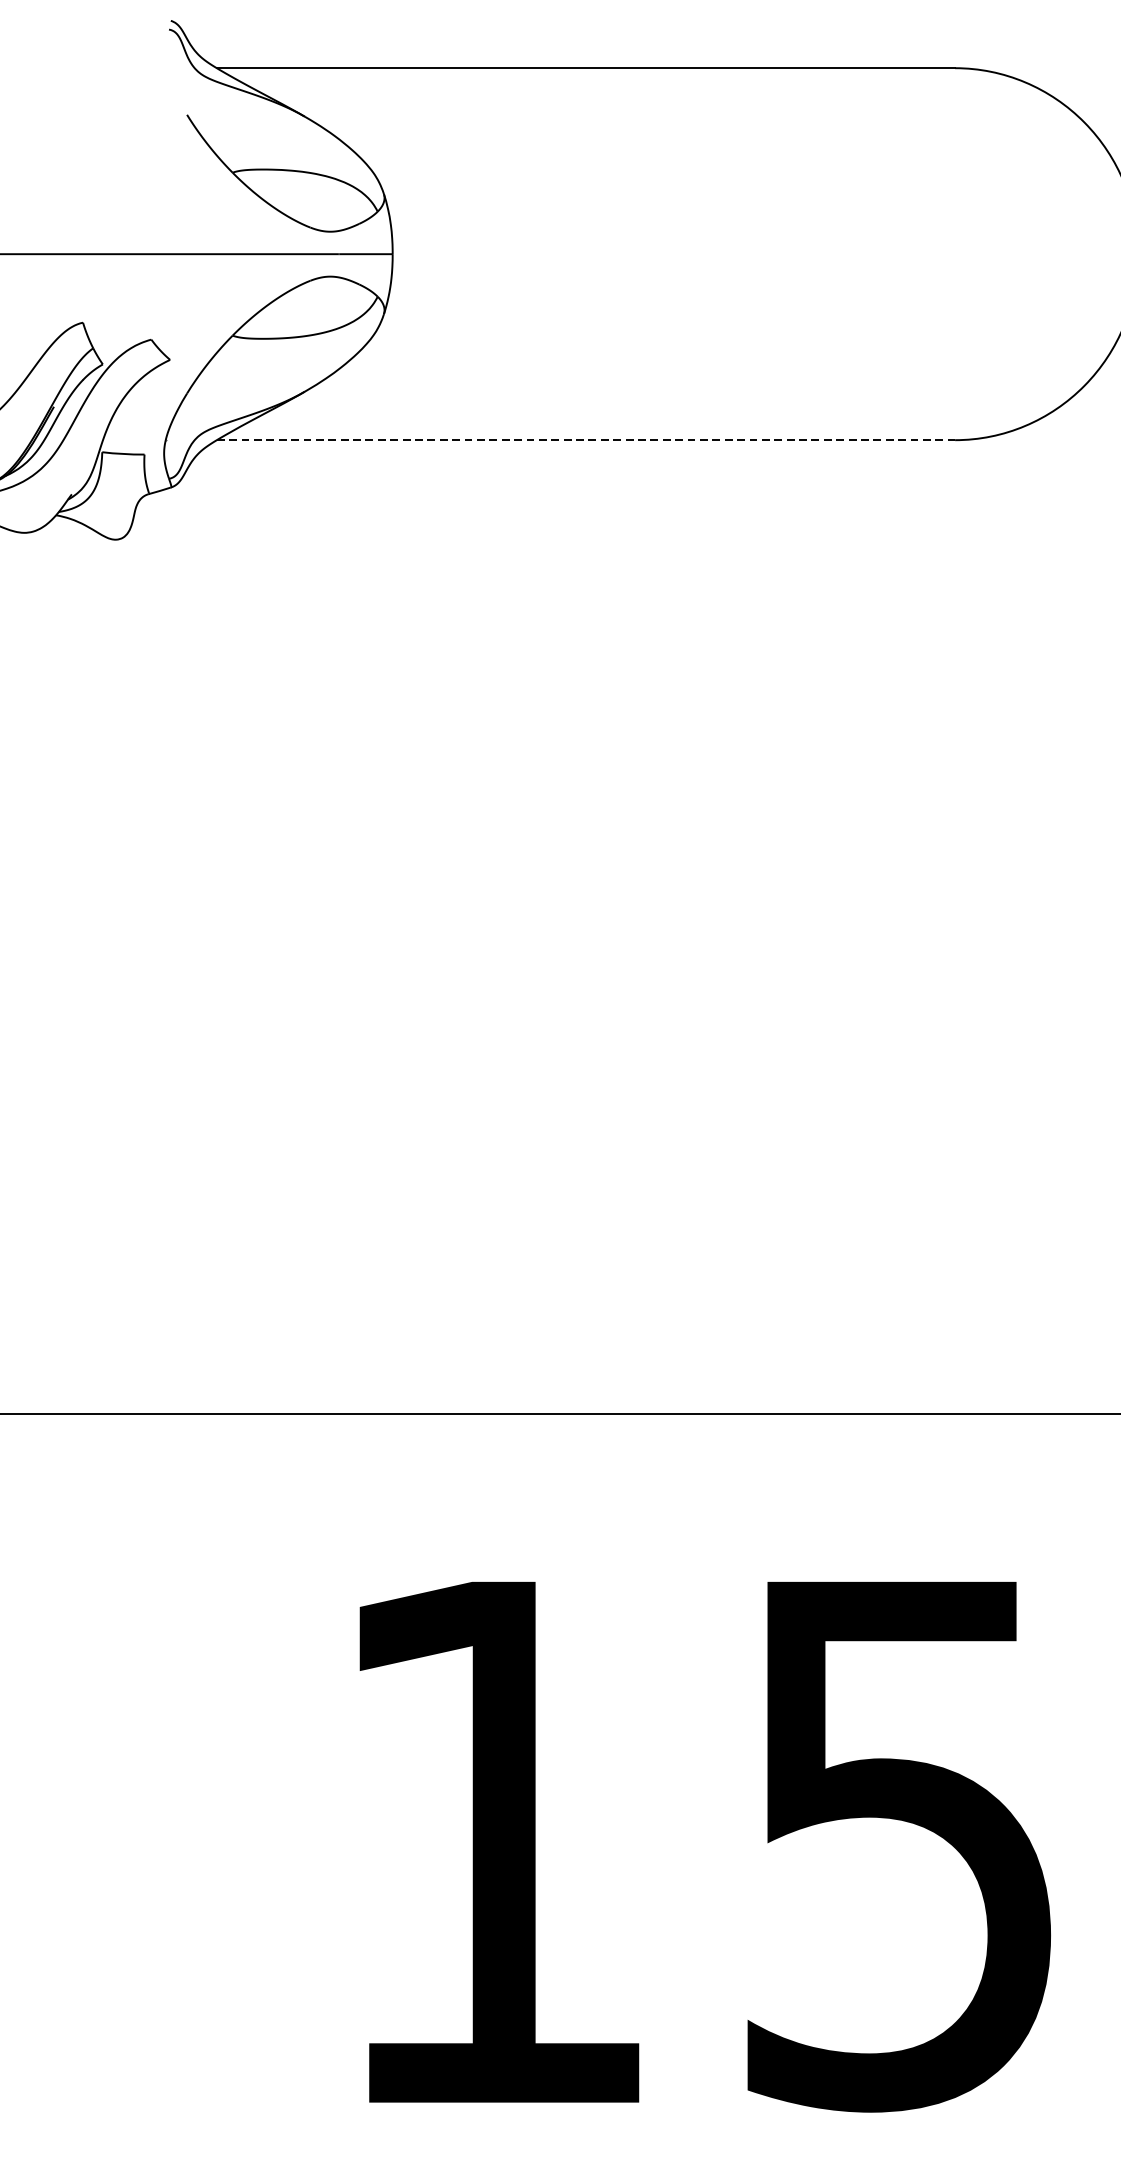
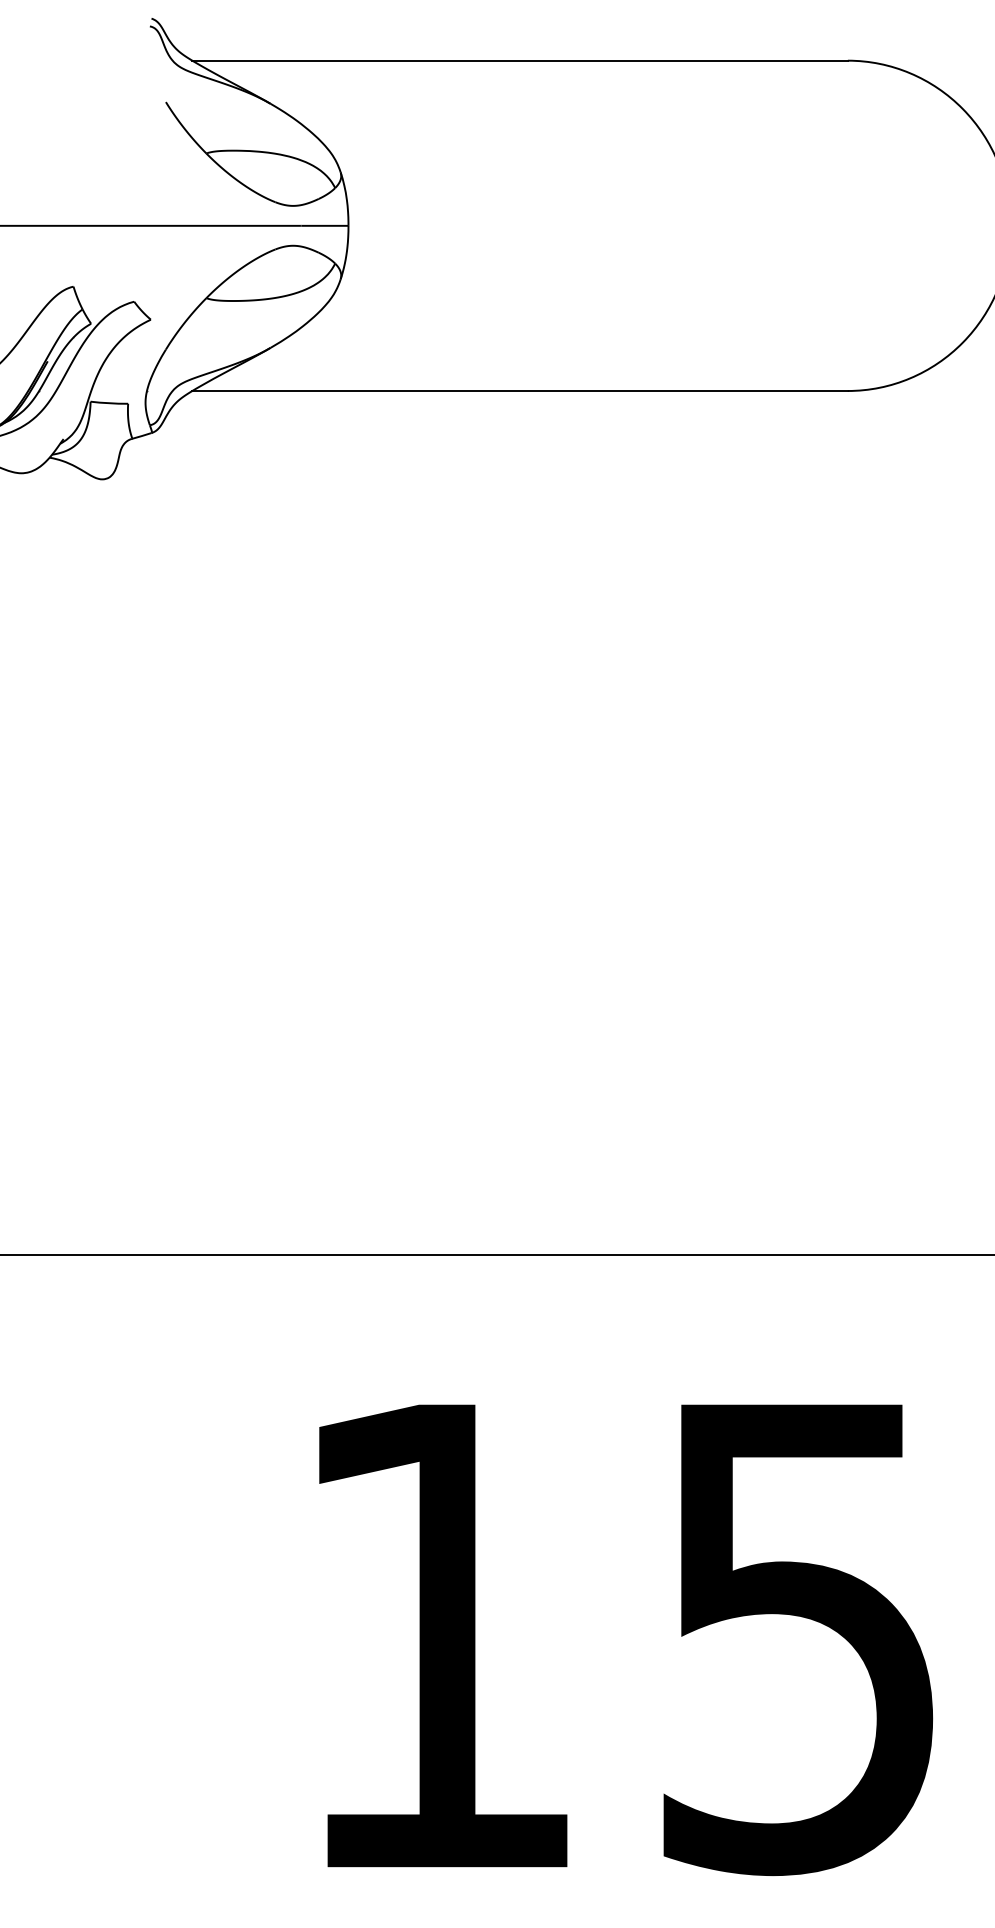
line: (586, 440) -> (520, 391), dashed -> solid

